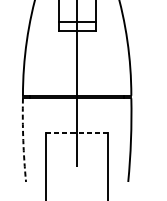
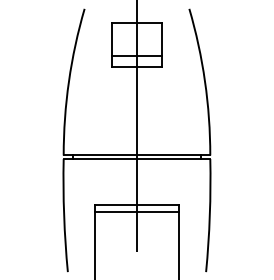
line: (76, 132) -> (136, 205), dashed -> solid
line: (76, 137) -> (136, 212), added
arc: (23, 140) -> (64, 215), dashed -> solid

